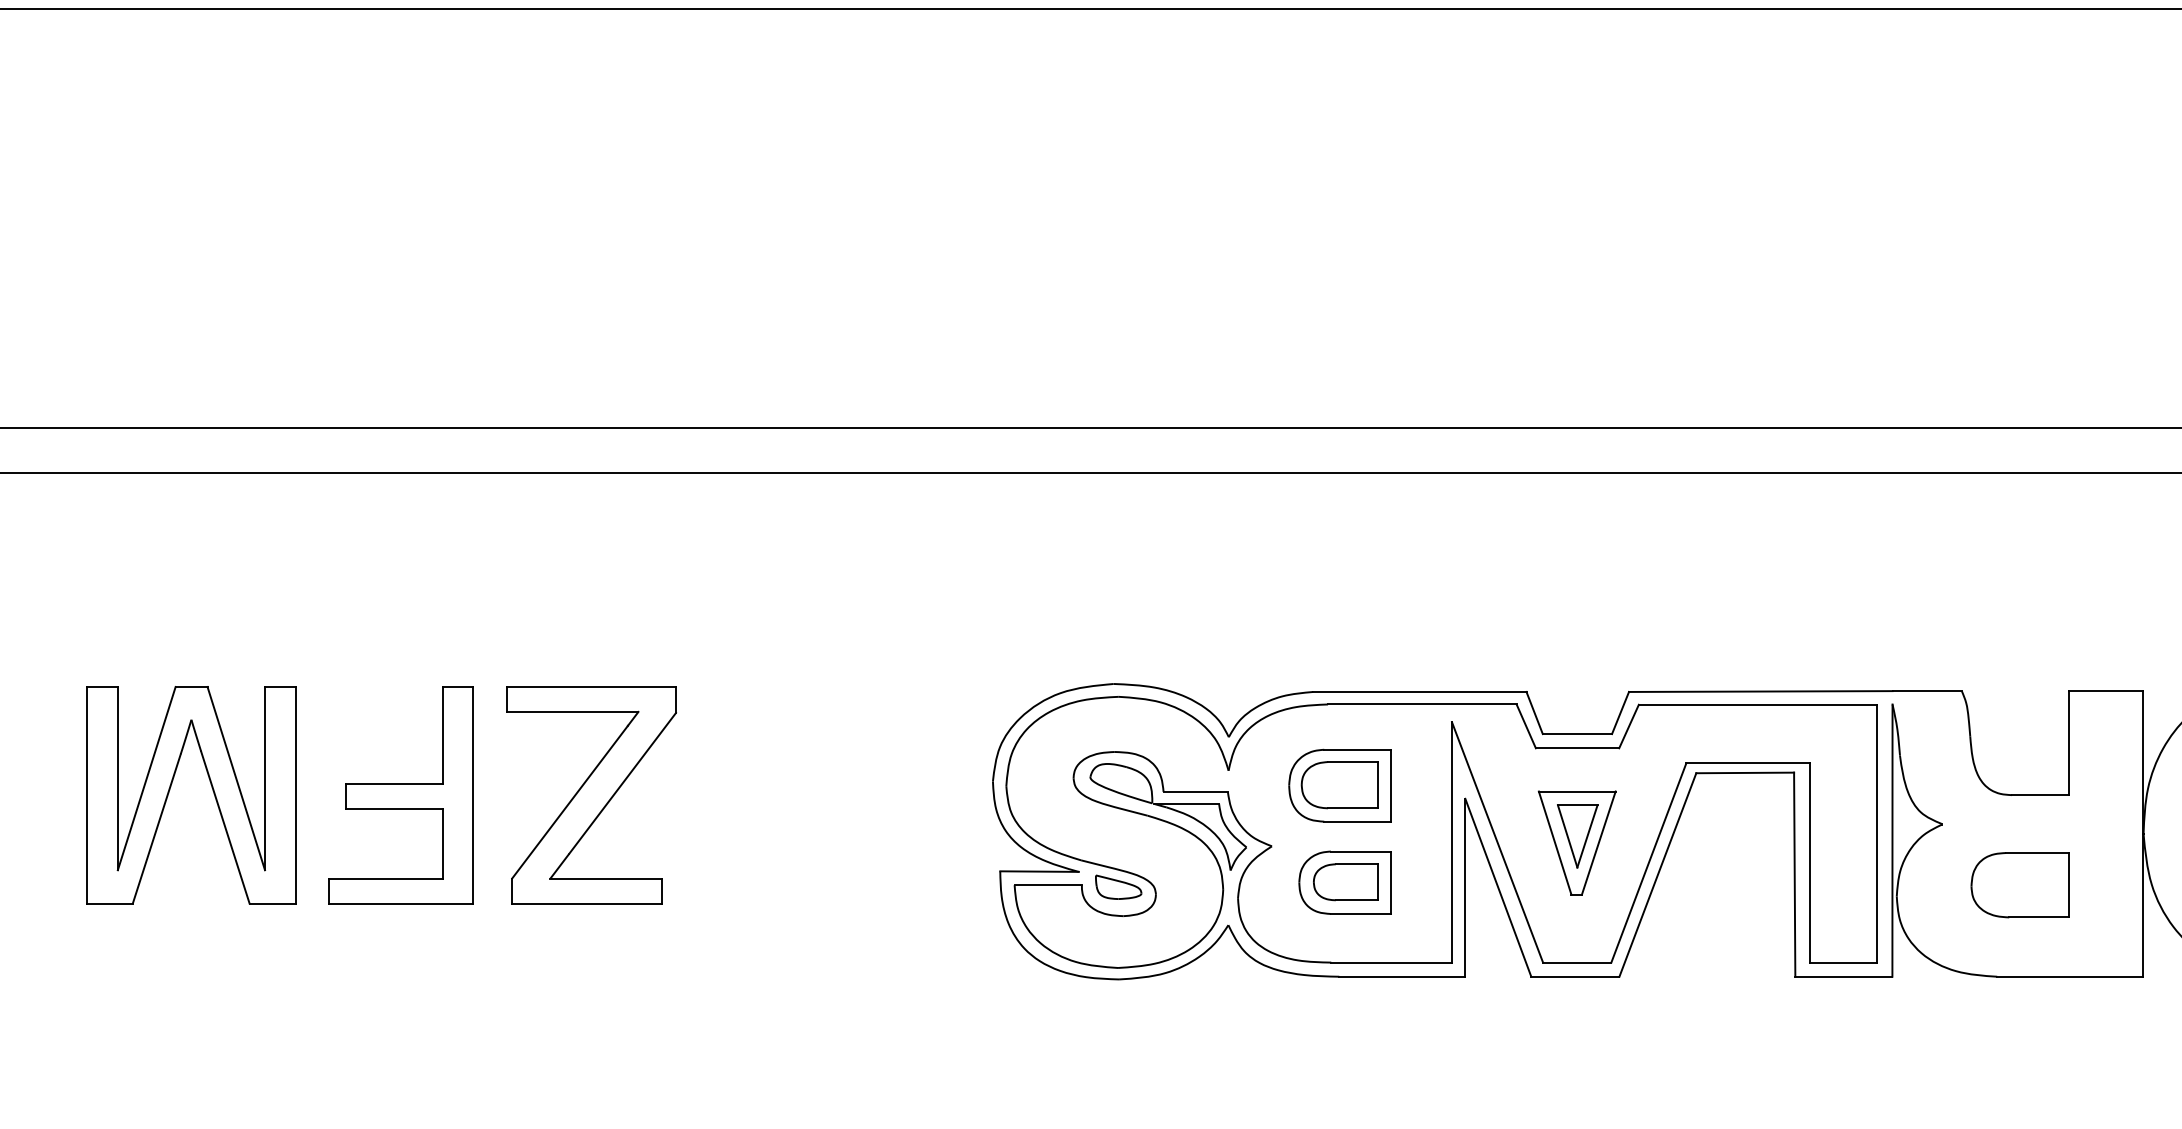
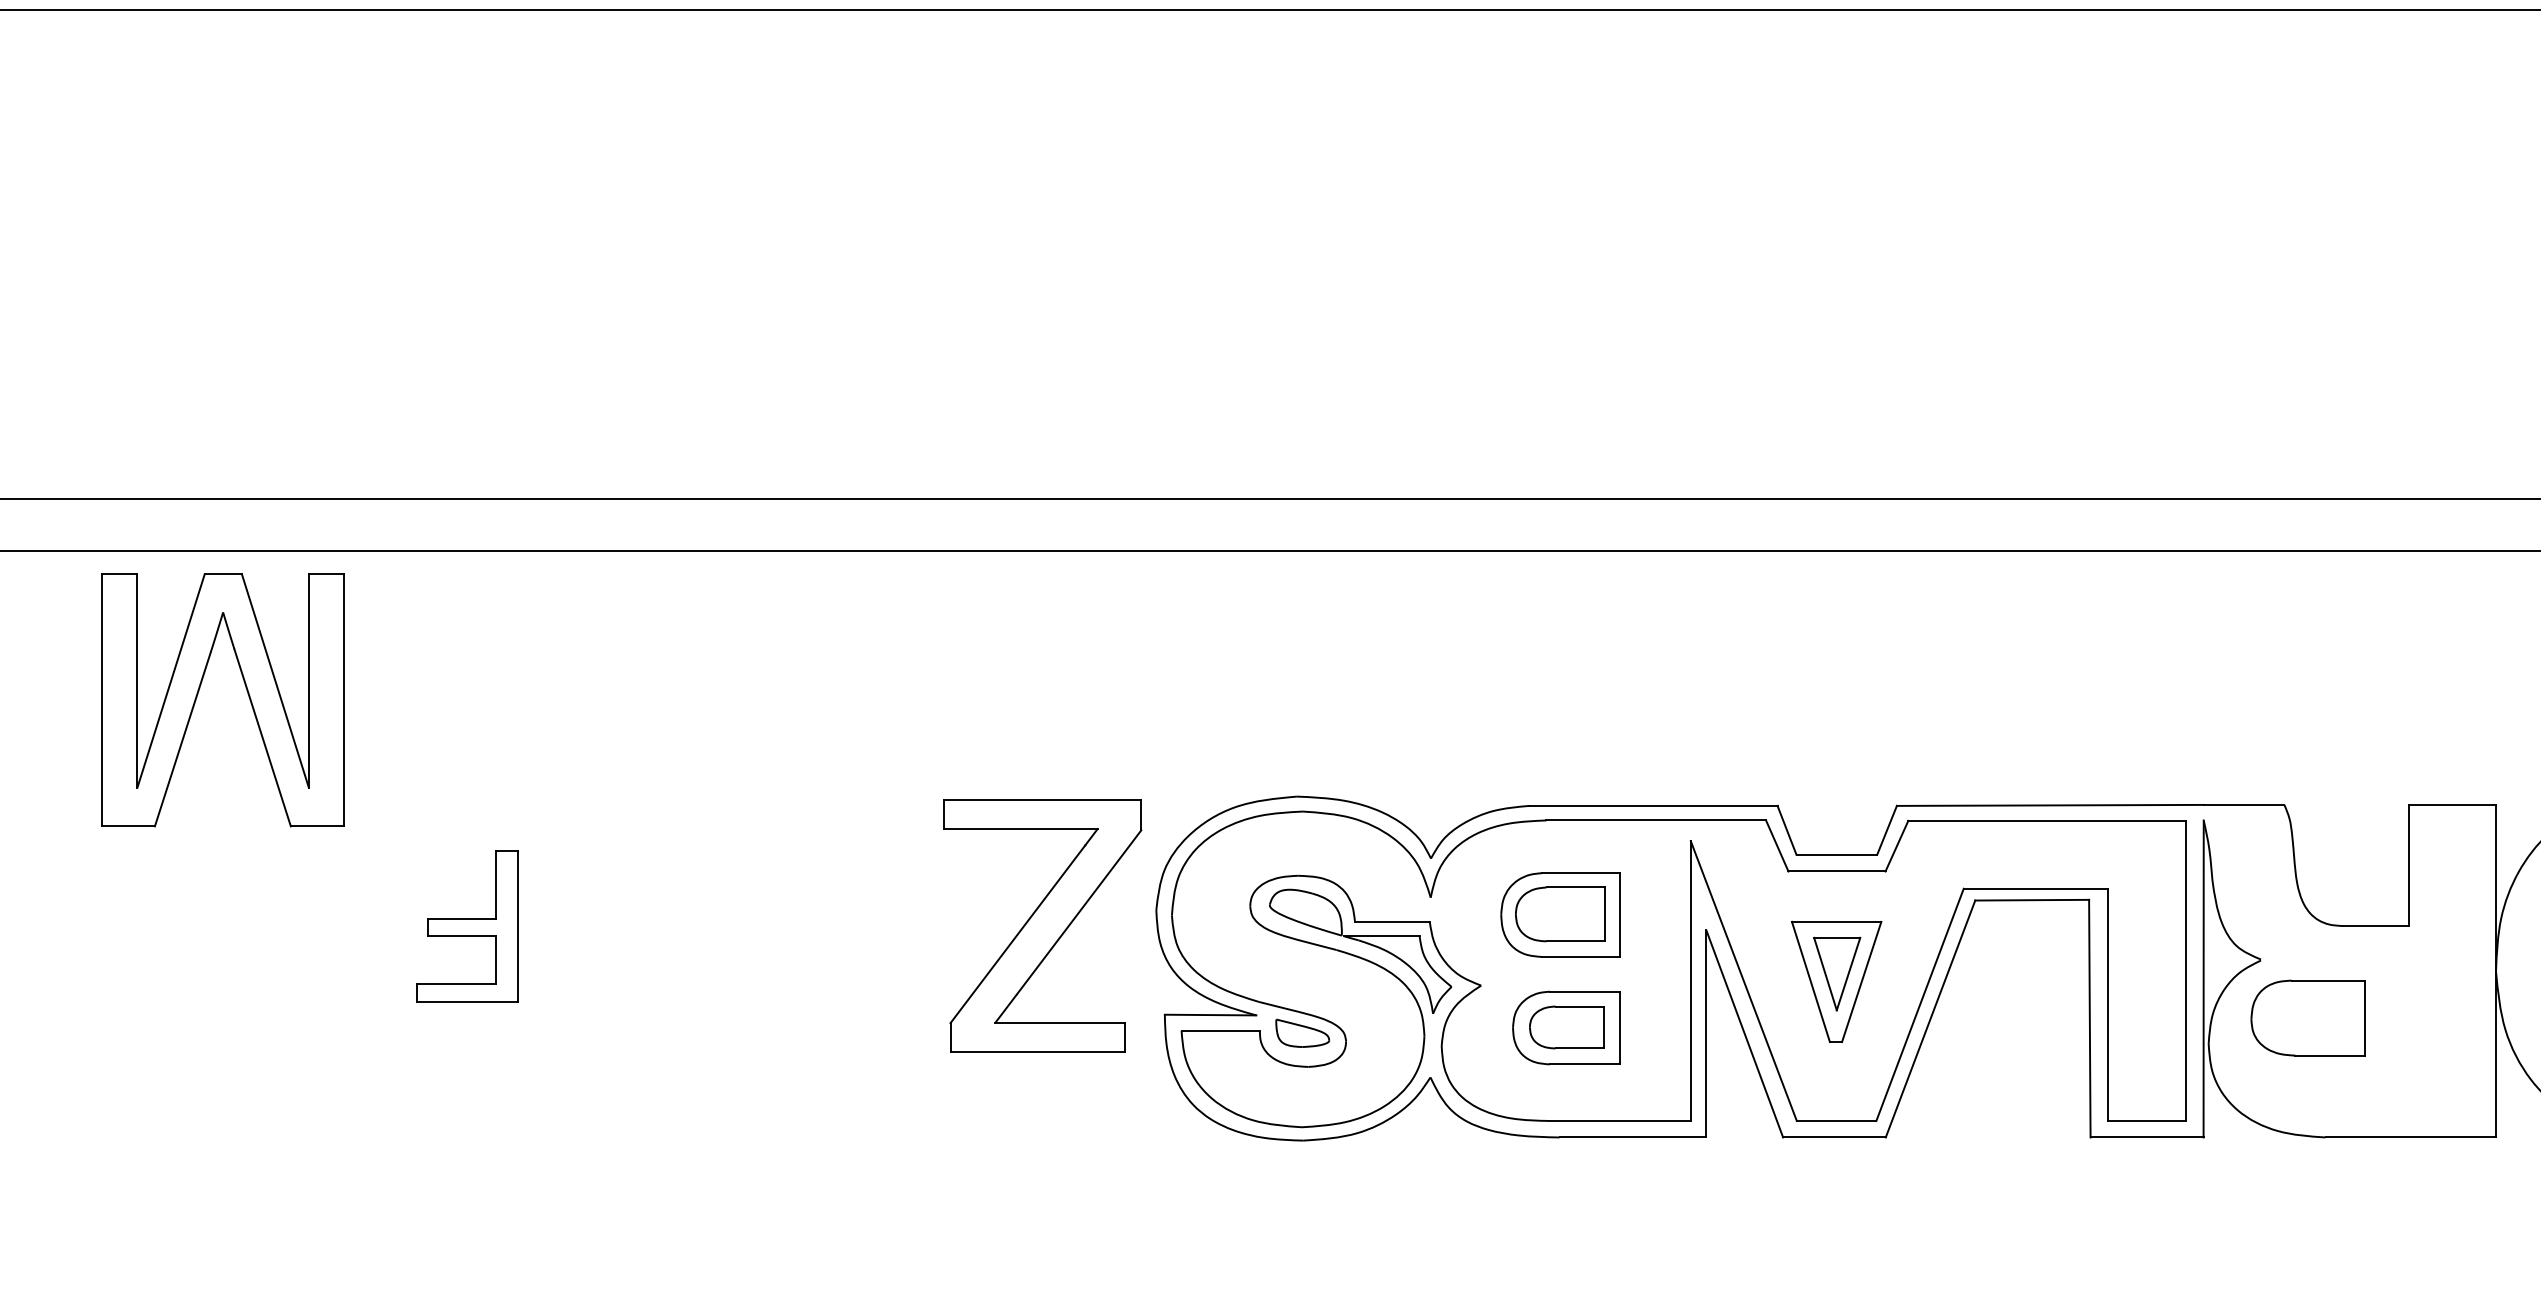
part: (211, 787) -> (246, 691), moved
part: (400, 795) -> (466, 926), size x0.6
part: (591, 795) -> (1042, 926), moved
part: (2019, 885) -> (2307, 1018), moved

